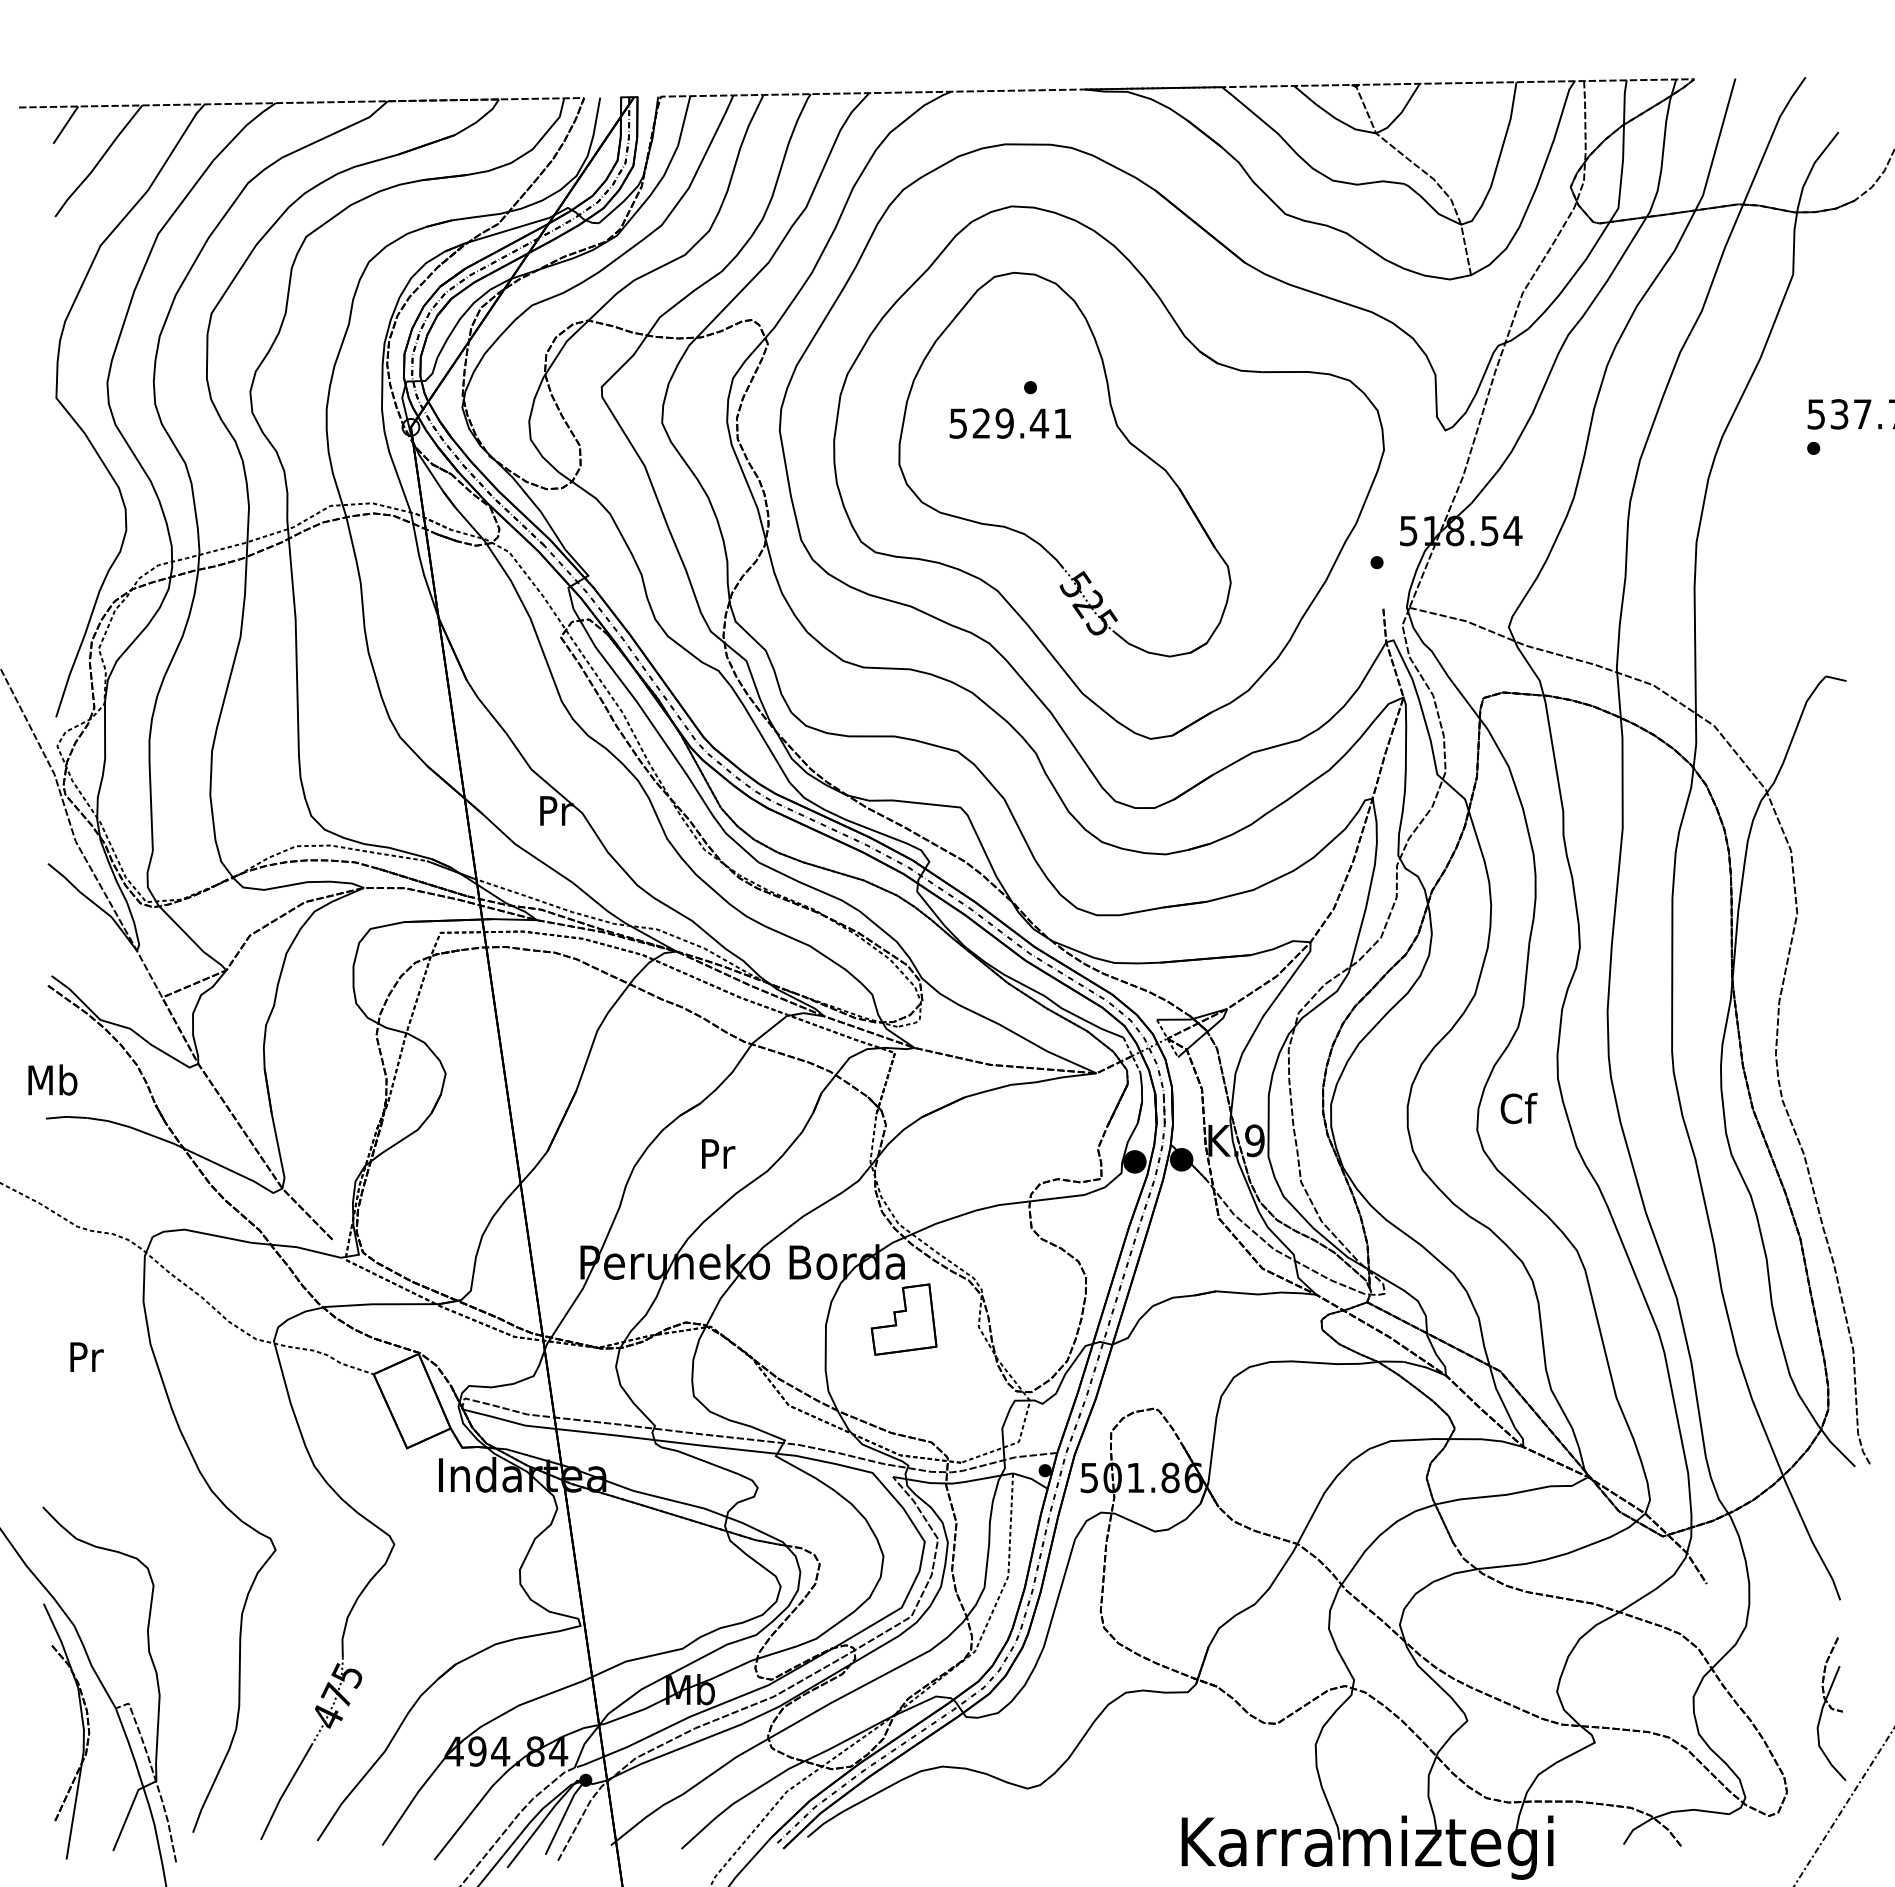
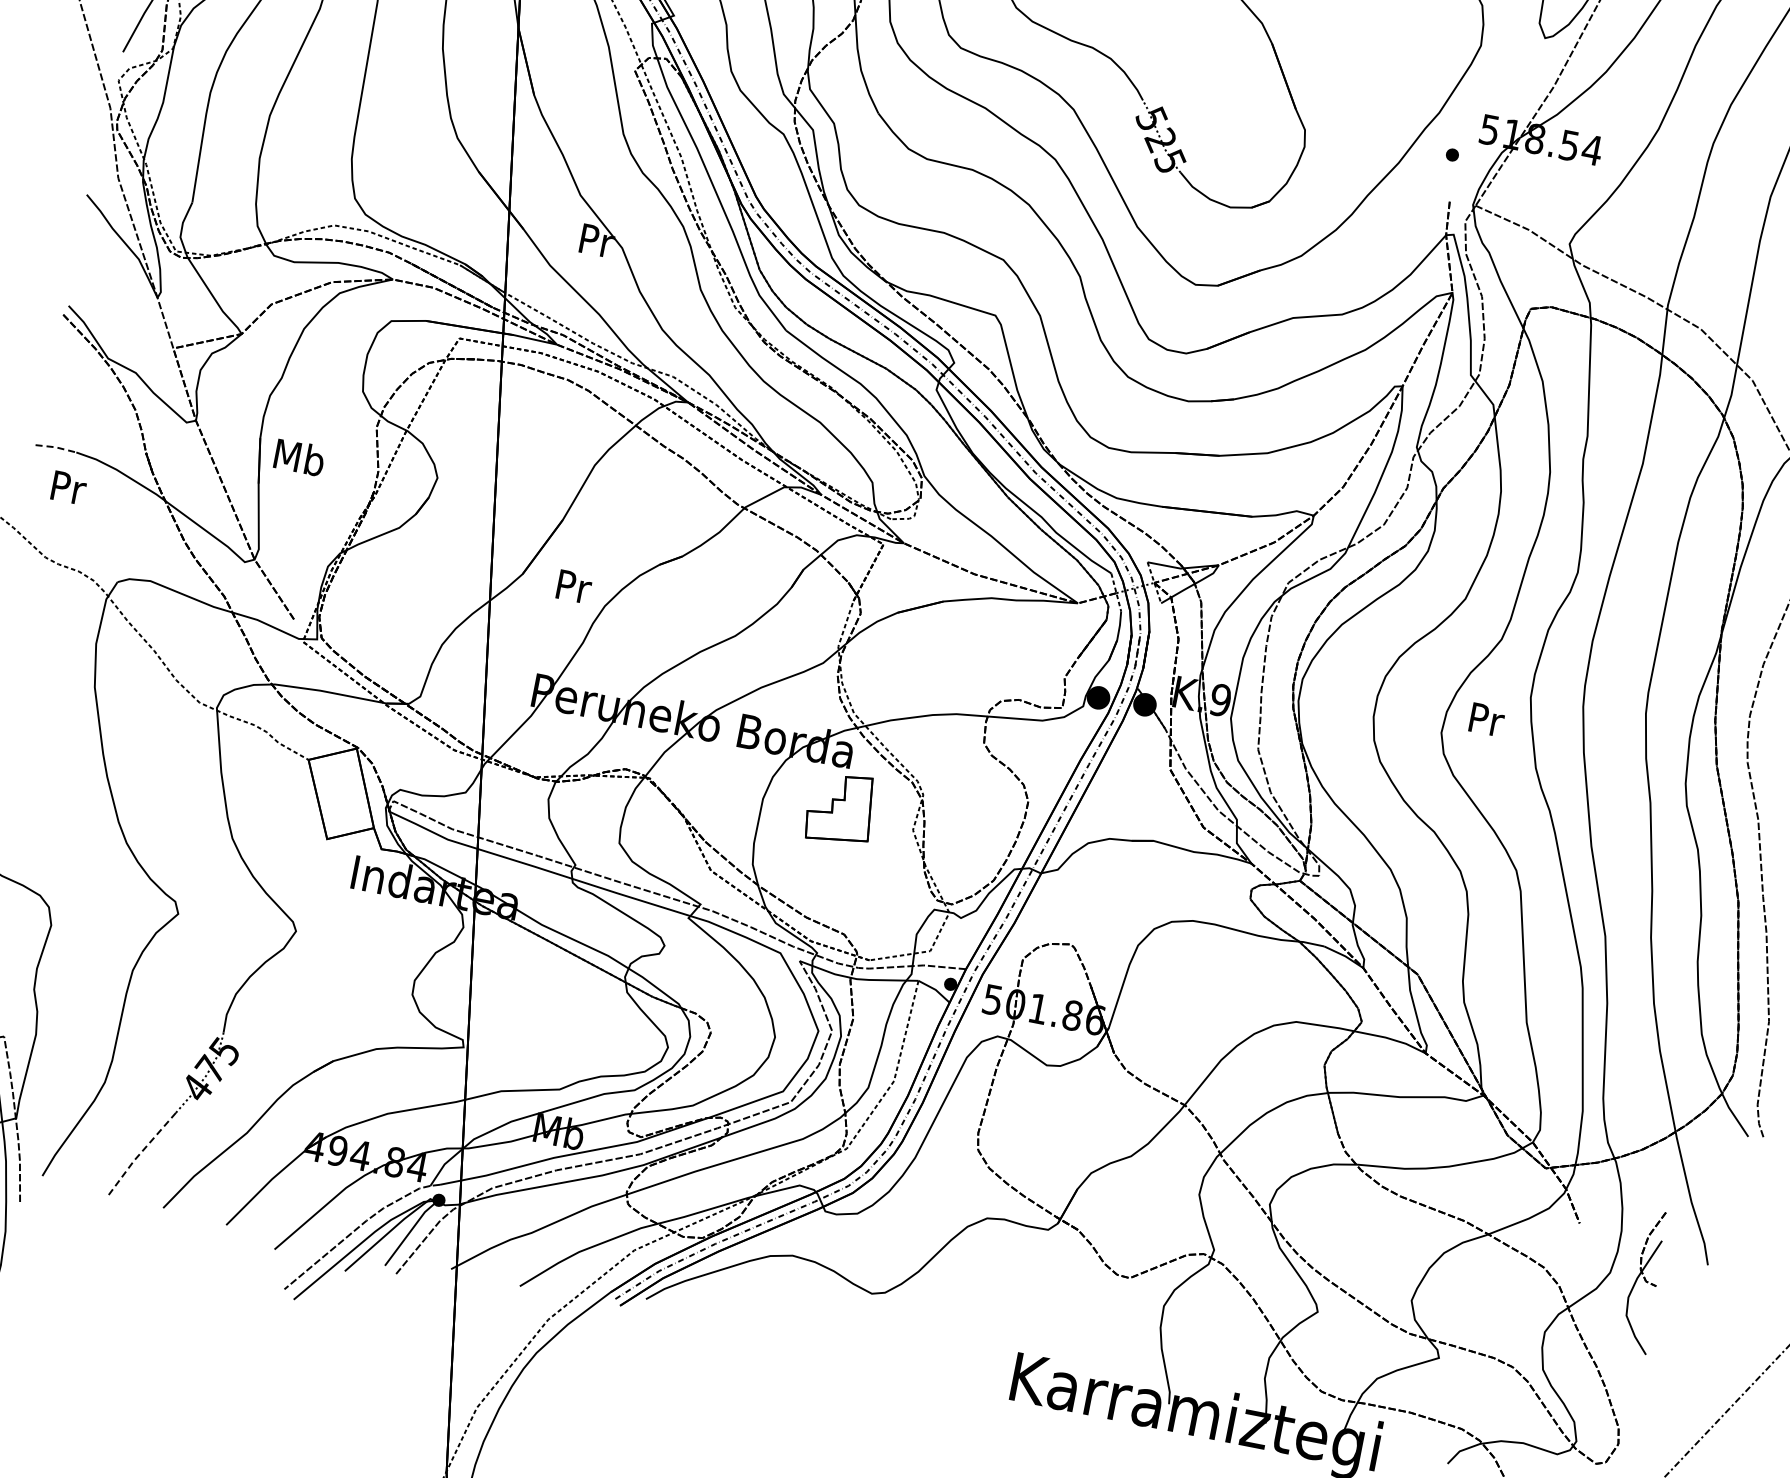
text: (52, 1079) -> (299, 456), moved
text: (1518, 1108) -> (1486, 719), Cf -> Pr
line: (66, 1116) -> (56, 446), solid -> dashed
text: (718, 1153) -> (574, 586), moved
text: (86, 1356) -> (68, 487), moved
part: (1831, 1709) -> (1645, 1281), moved
line: (284, 1792) -> (140, 1154), solid -> dashed

